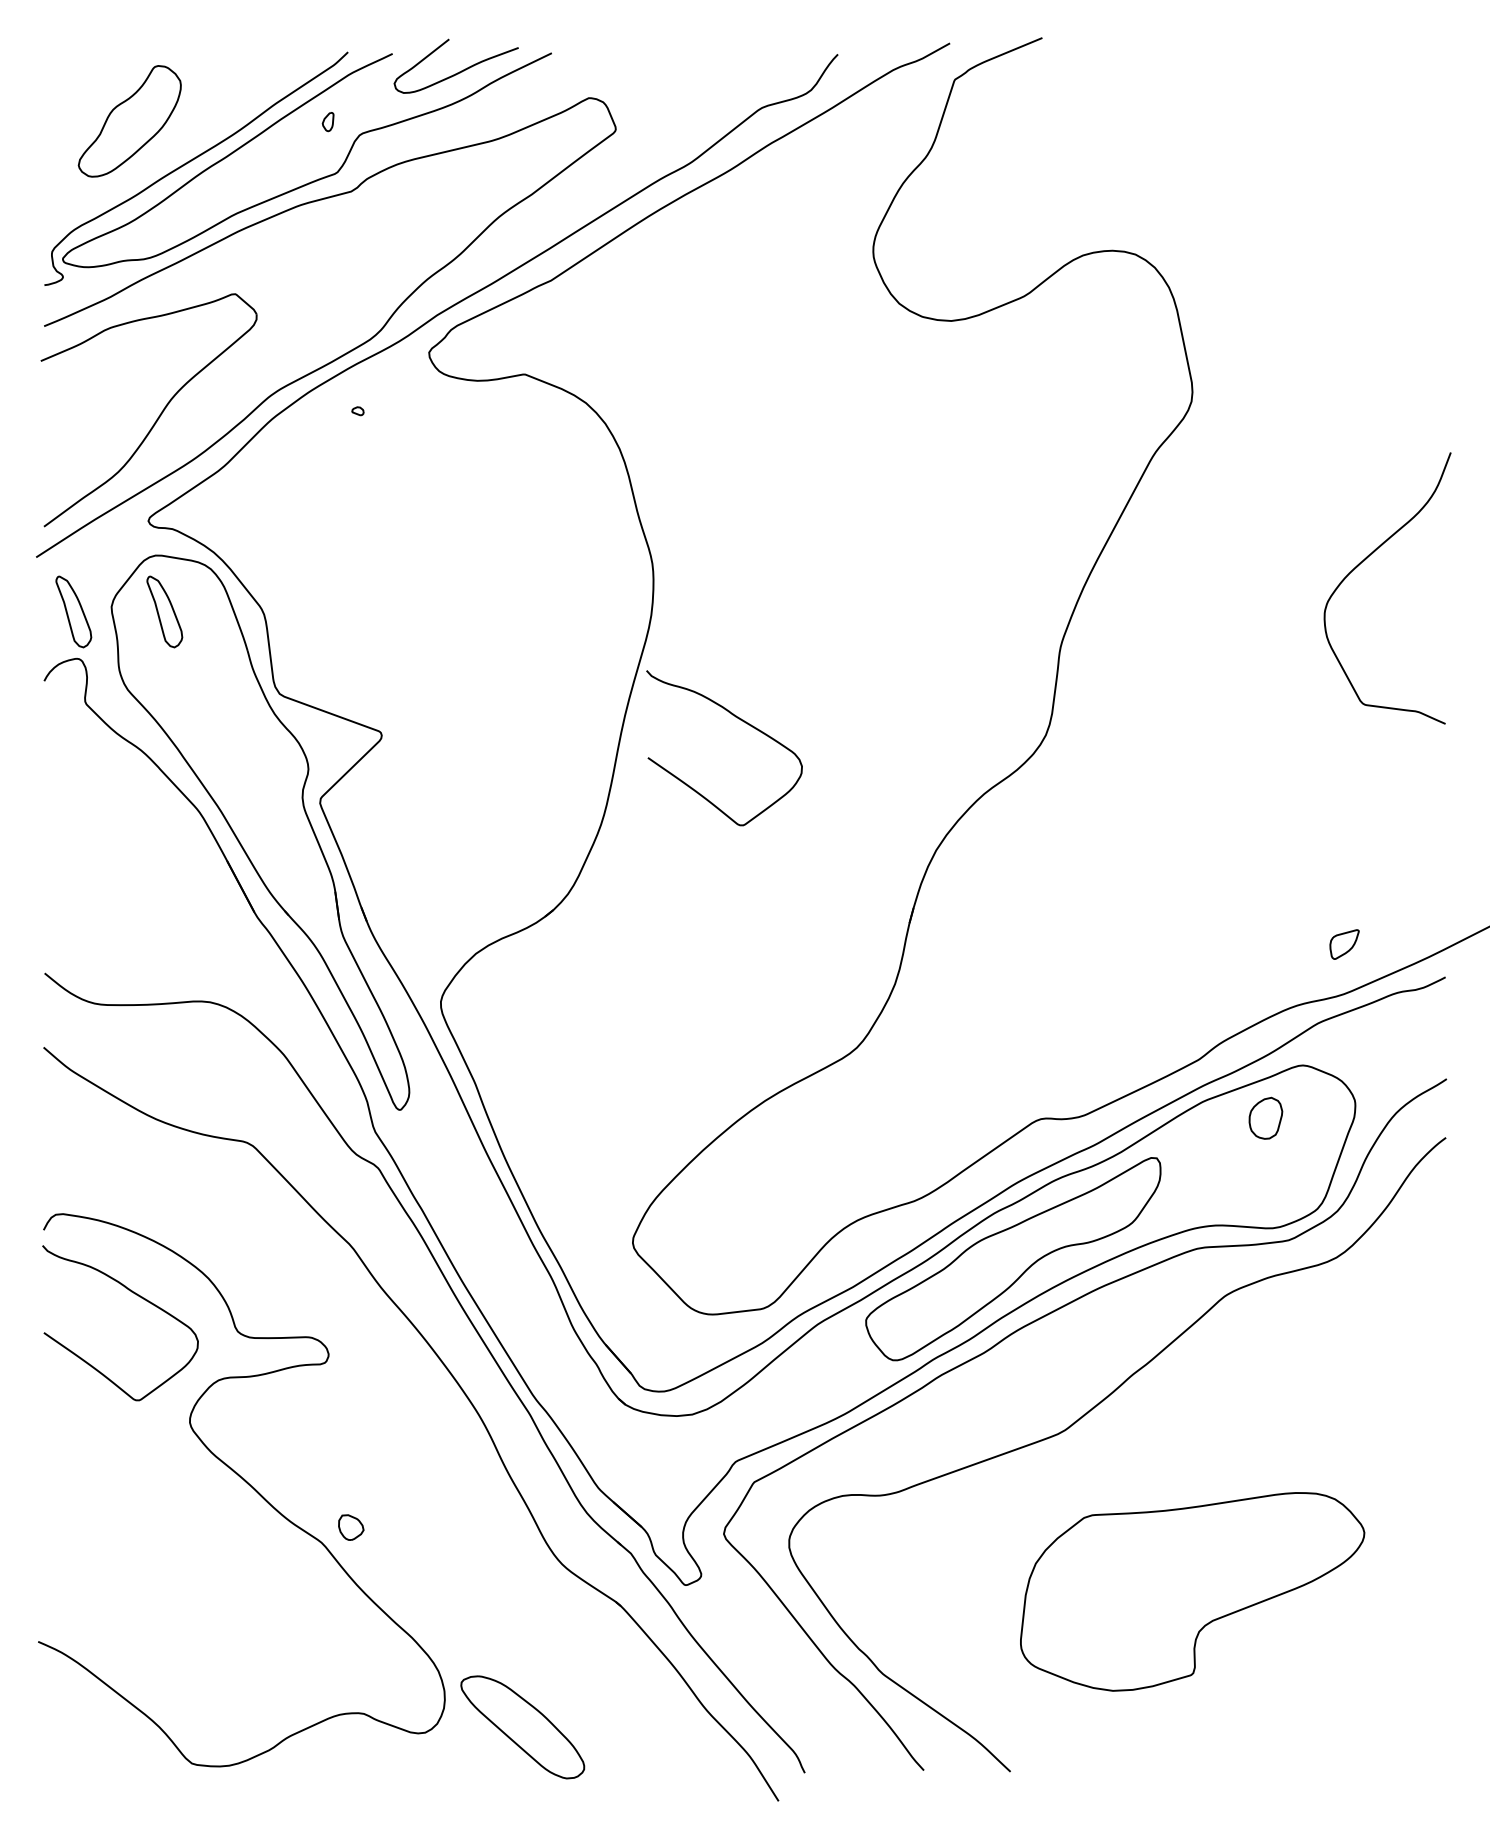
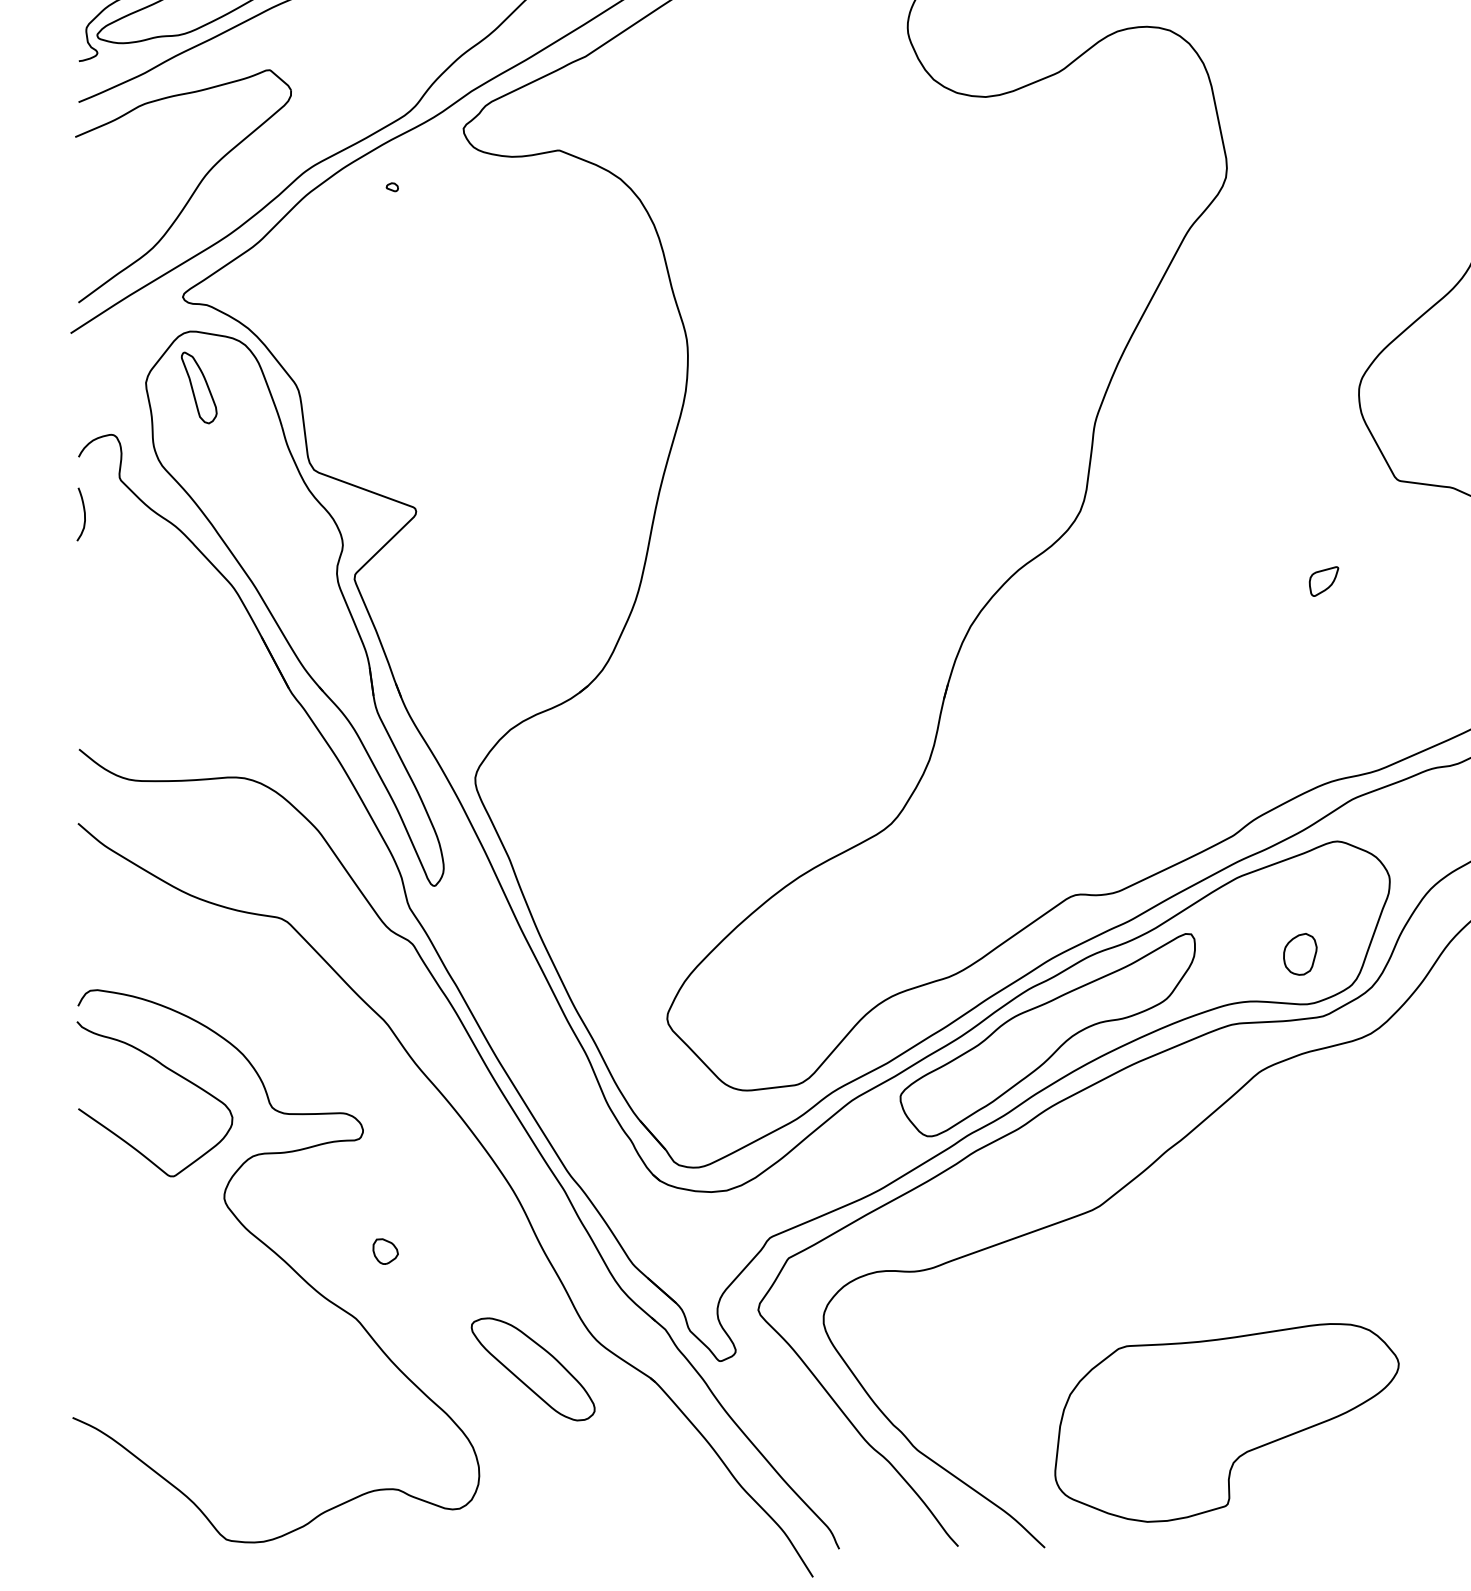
part: (73, 611) -> (107, 387), removed
curve: (738, 719) -> (772, 495), removed
curve: (49, 738) -> (83, 514), added
part: (1344, 944) -> (1323, 581), moved
part: (1265, 1117) -> (1299, 953), moved
part: (351, 1527) -> (385, 1251), moved
part: (1192, 1591) -> (1226, 1422), moved
part: (522, 1727) -> (532, 1369), moved

